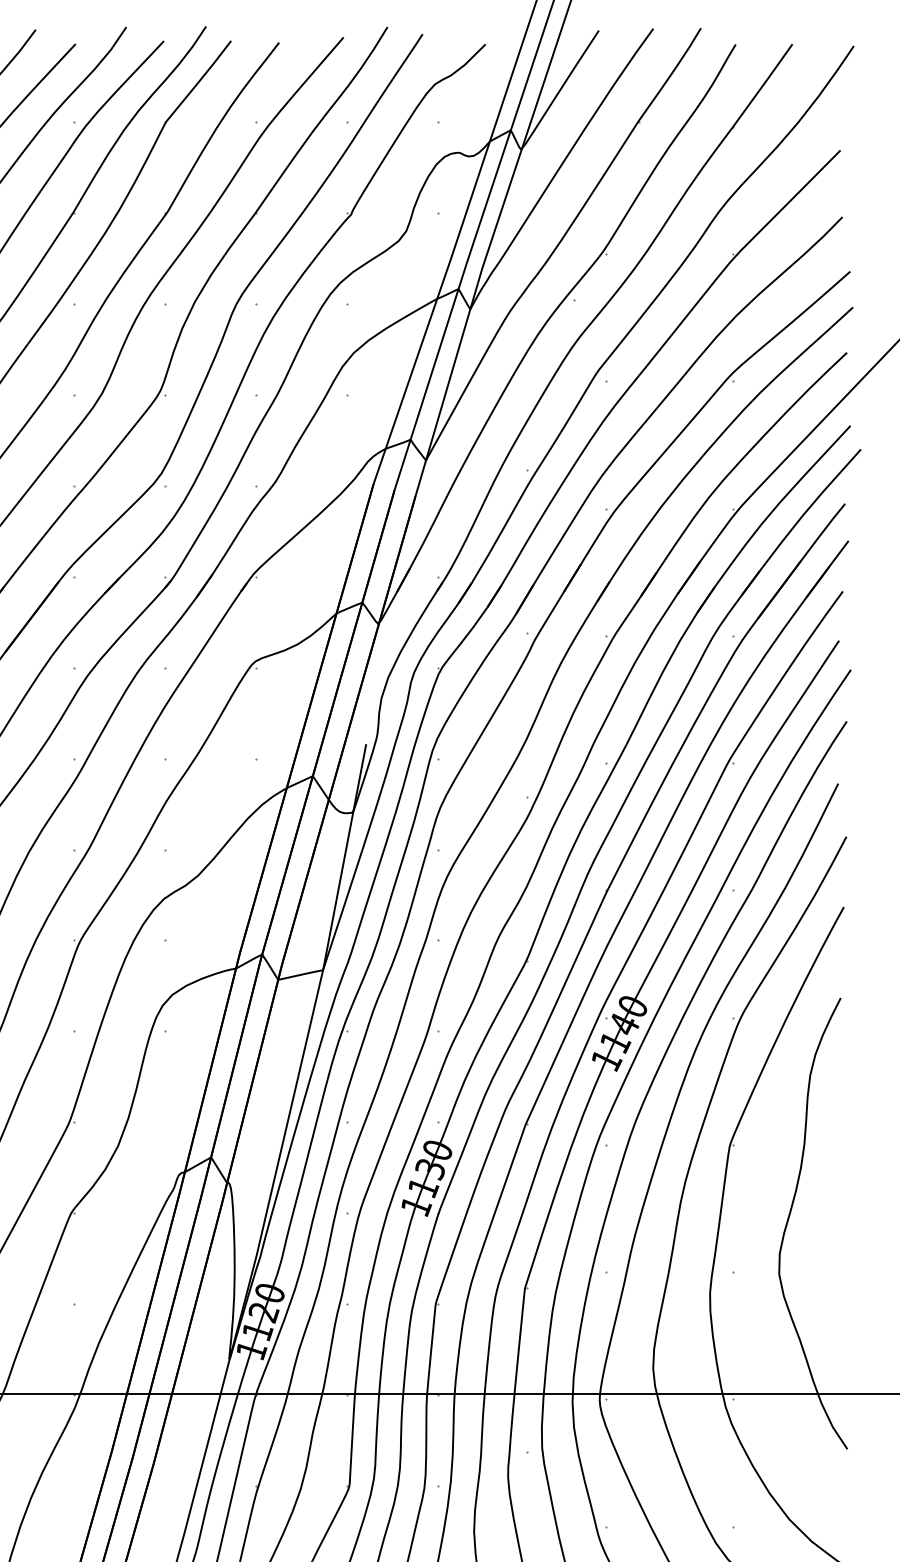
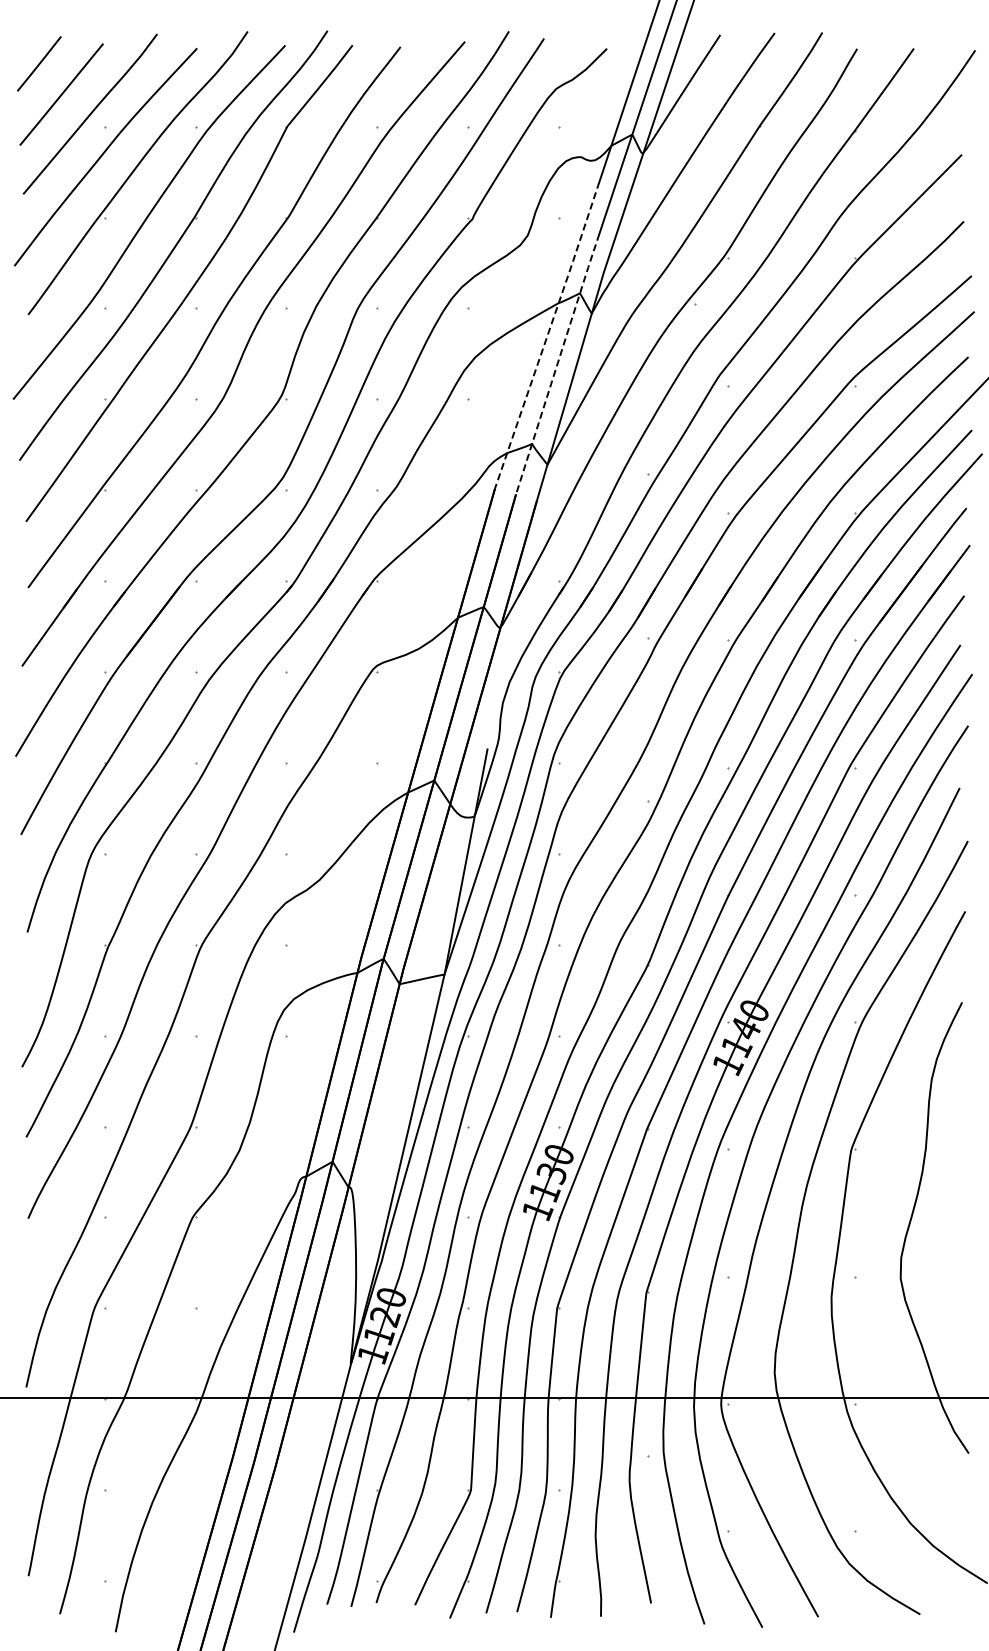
line: (426, 331) -> (547, 335), solid -> dashed
line: (436, 359) -> (557, 363), solid -> dashed

